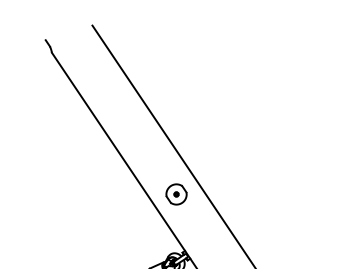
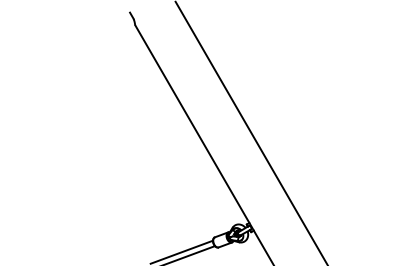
part: (176, 194) -> (244, 168), removed

